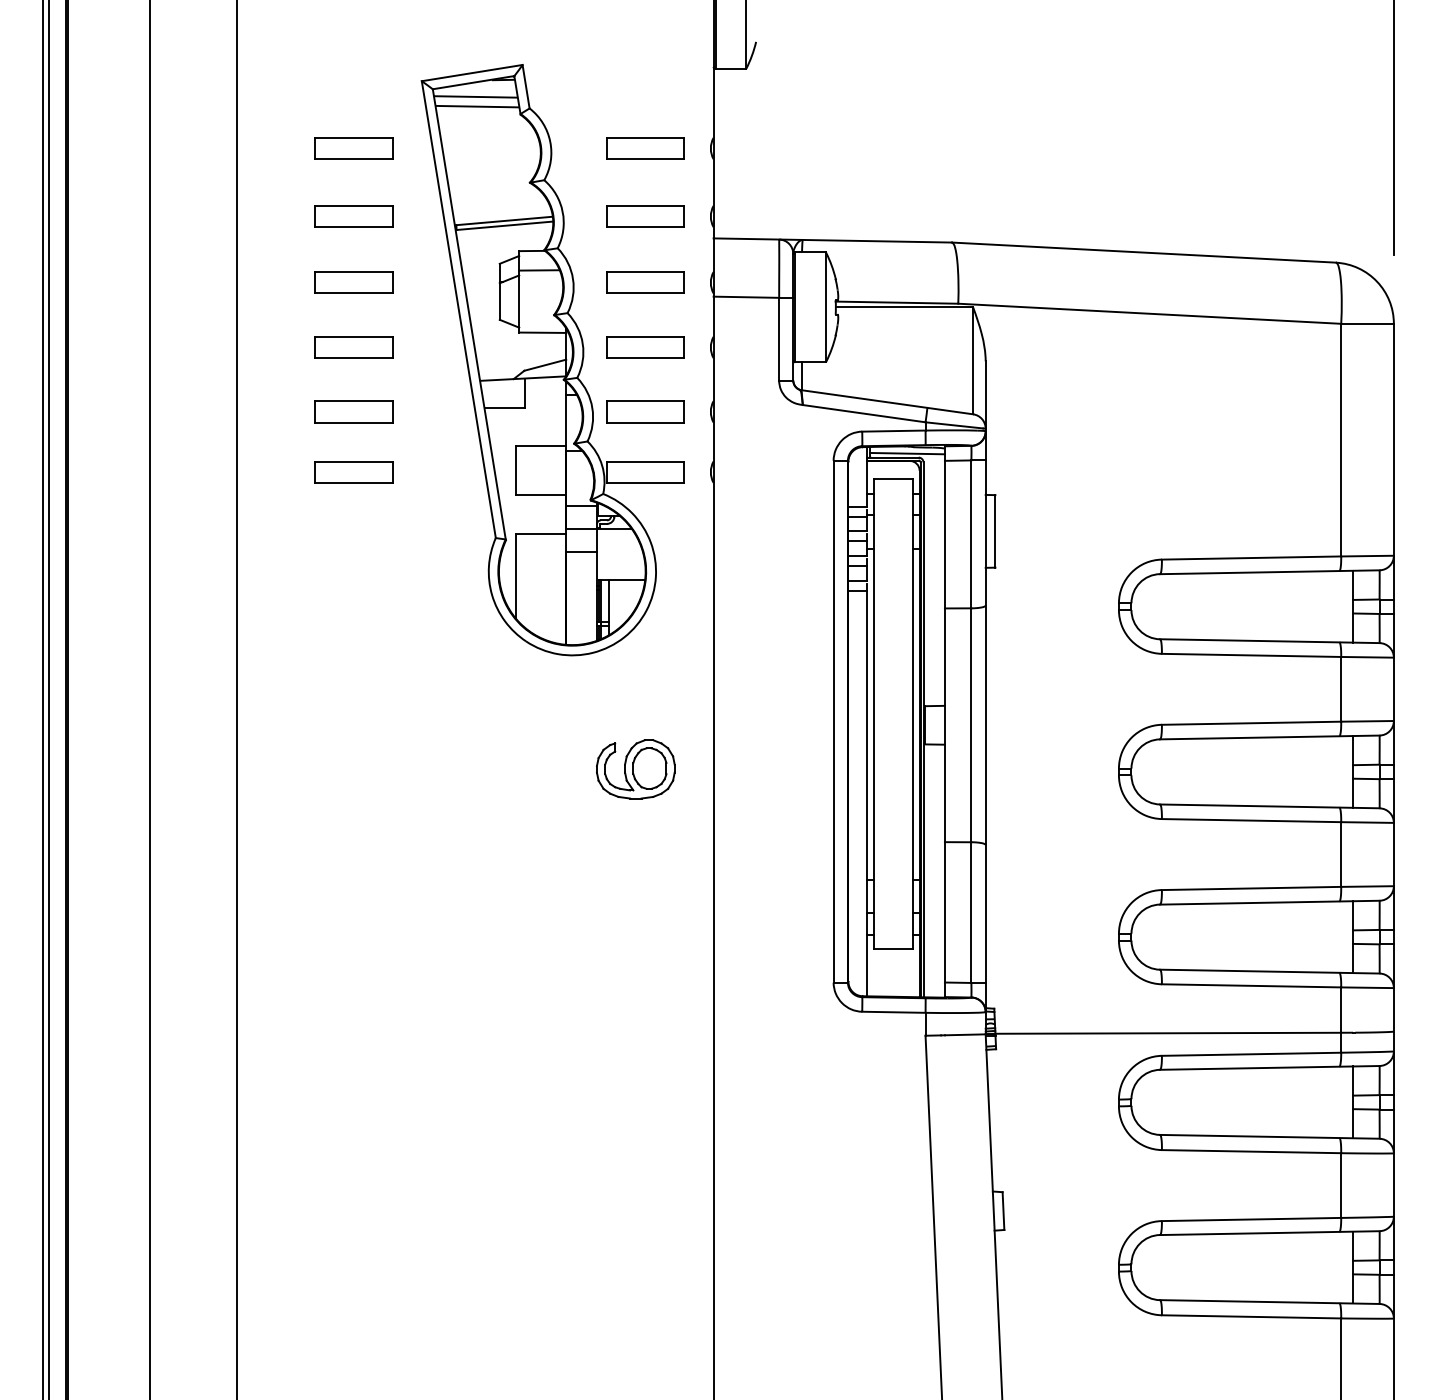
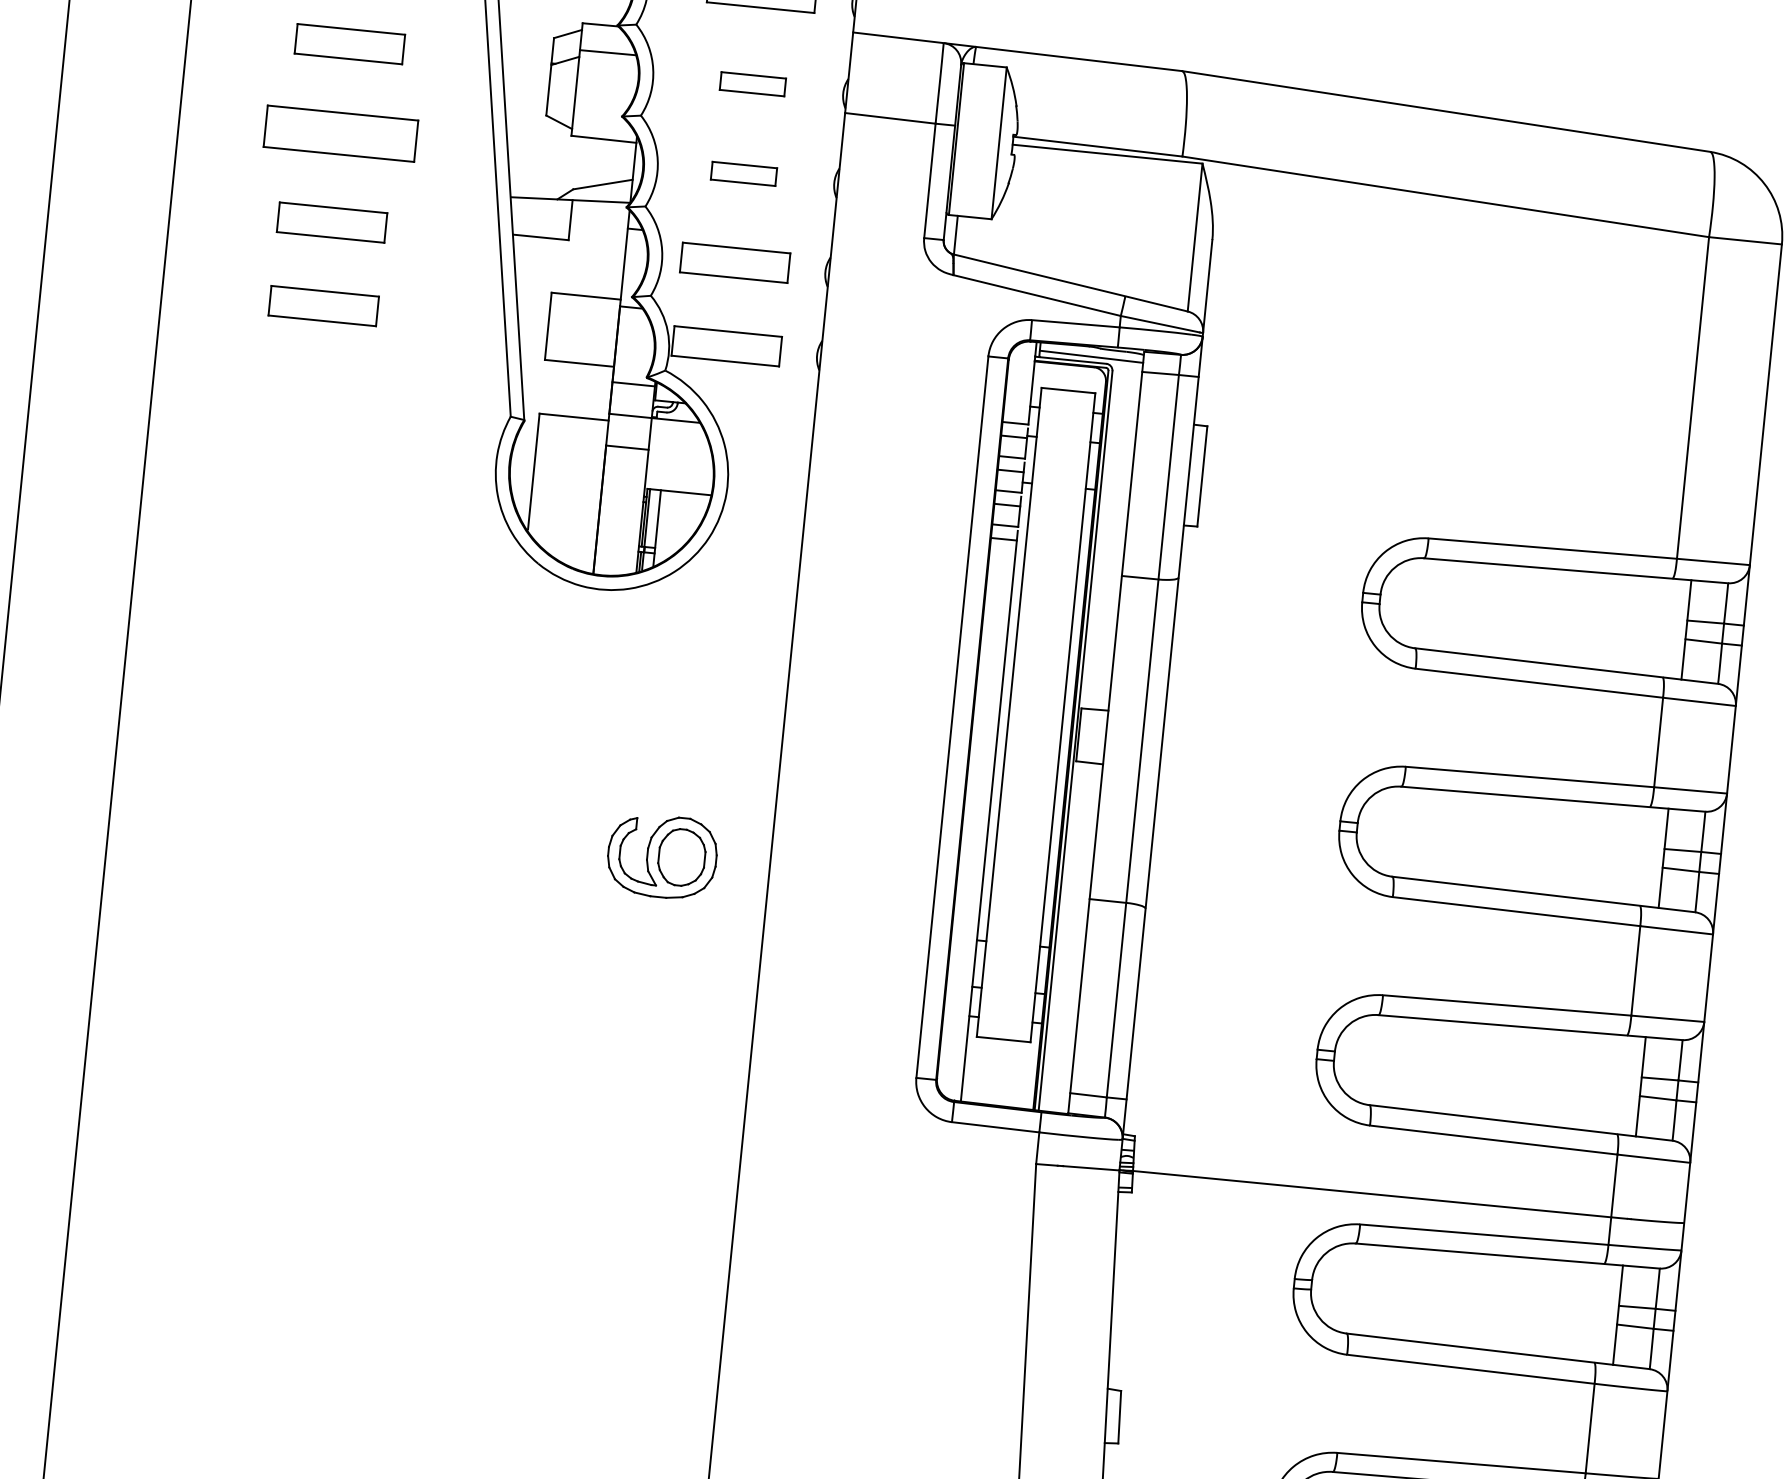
part: (645, 282) -> (752, 84), size x0.6
part: (353, 347) -> (340, 133), size x1.4
part: (645, 347) -> (743, 173), size x0.6
part: (635, 769) -> (661, 856), moved

